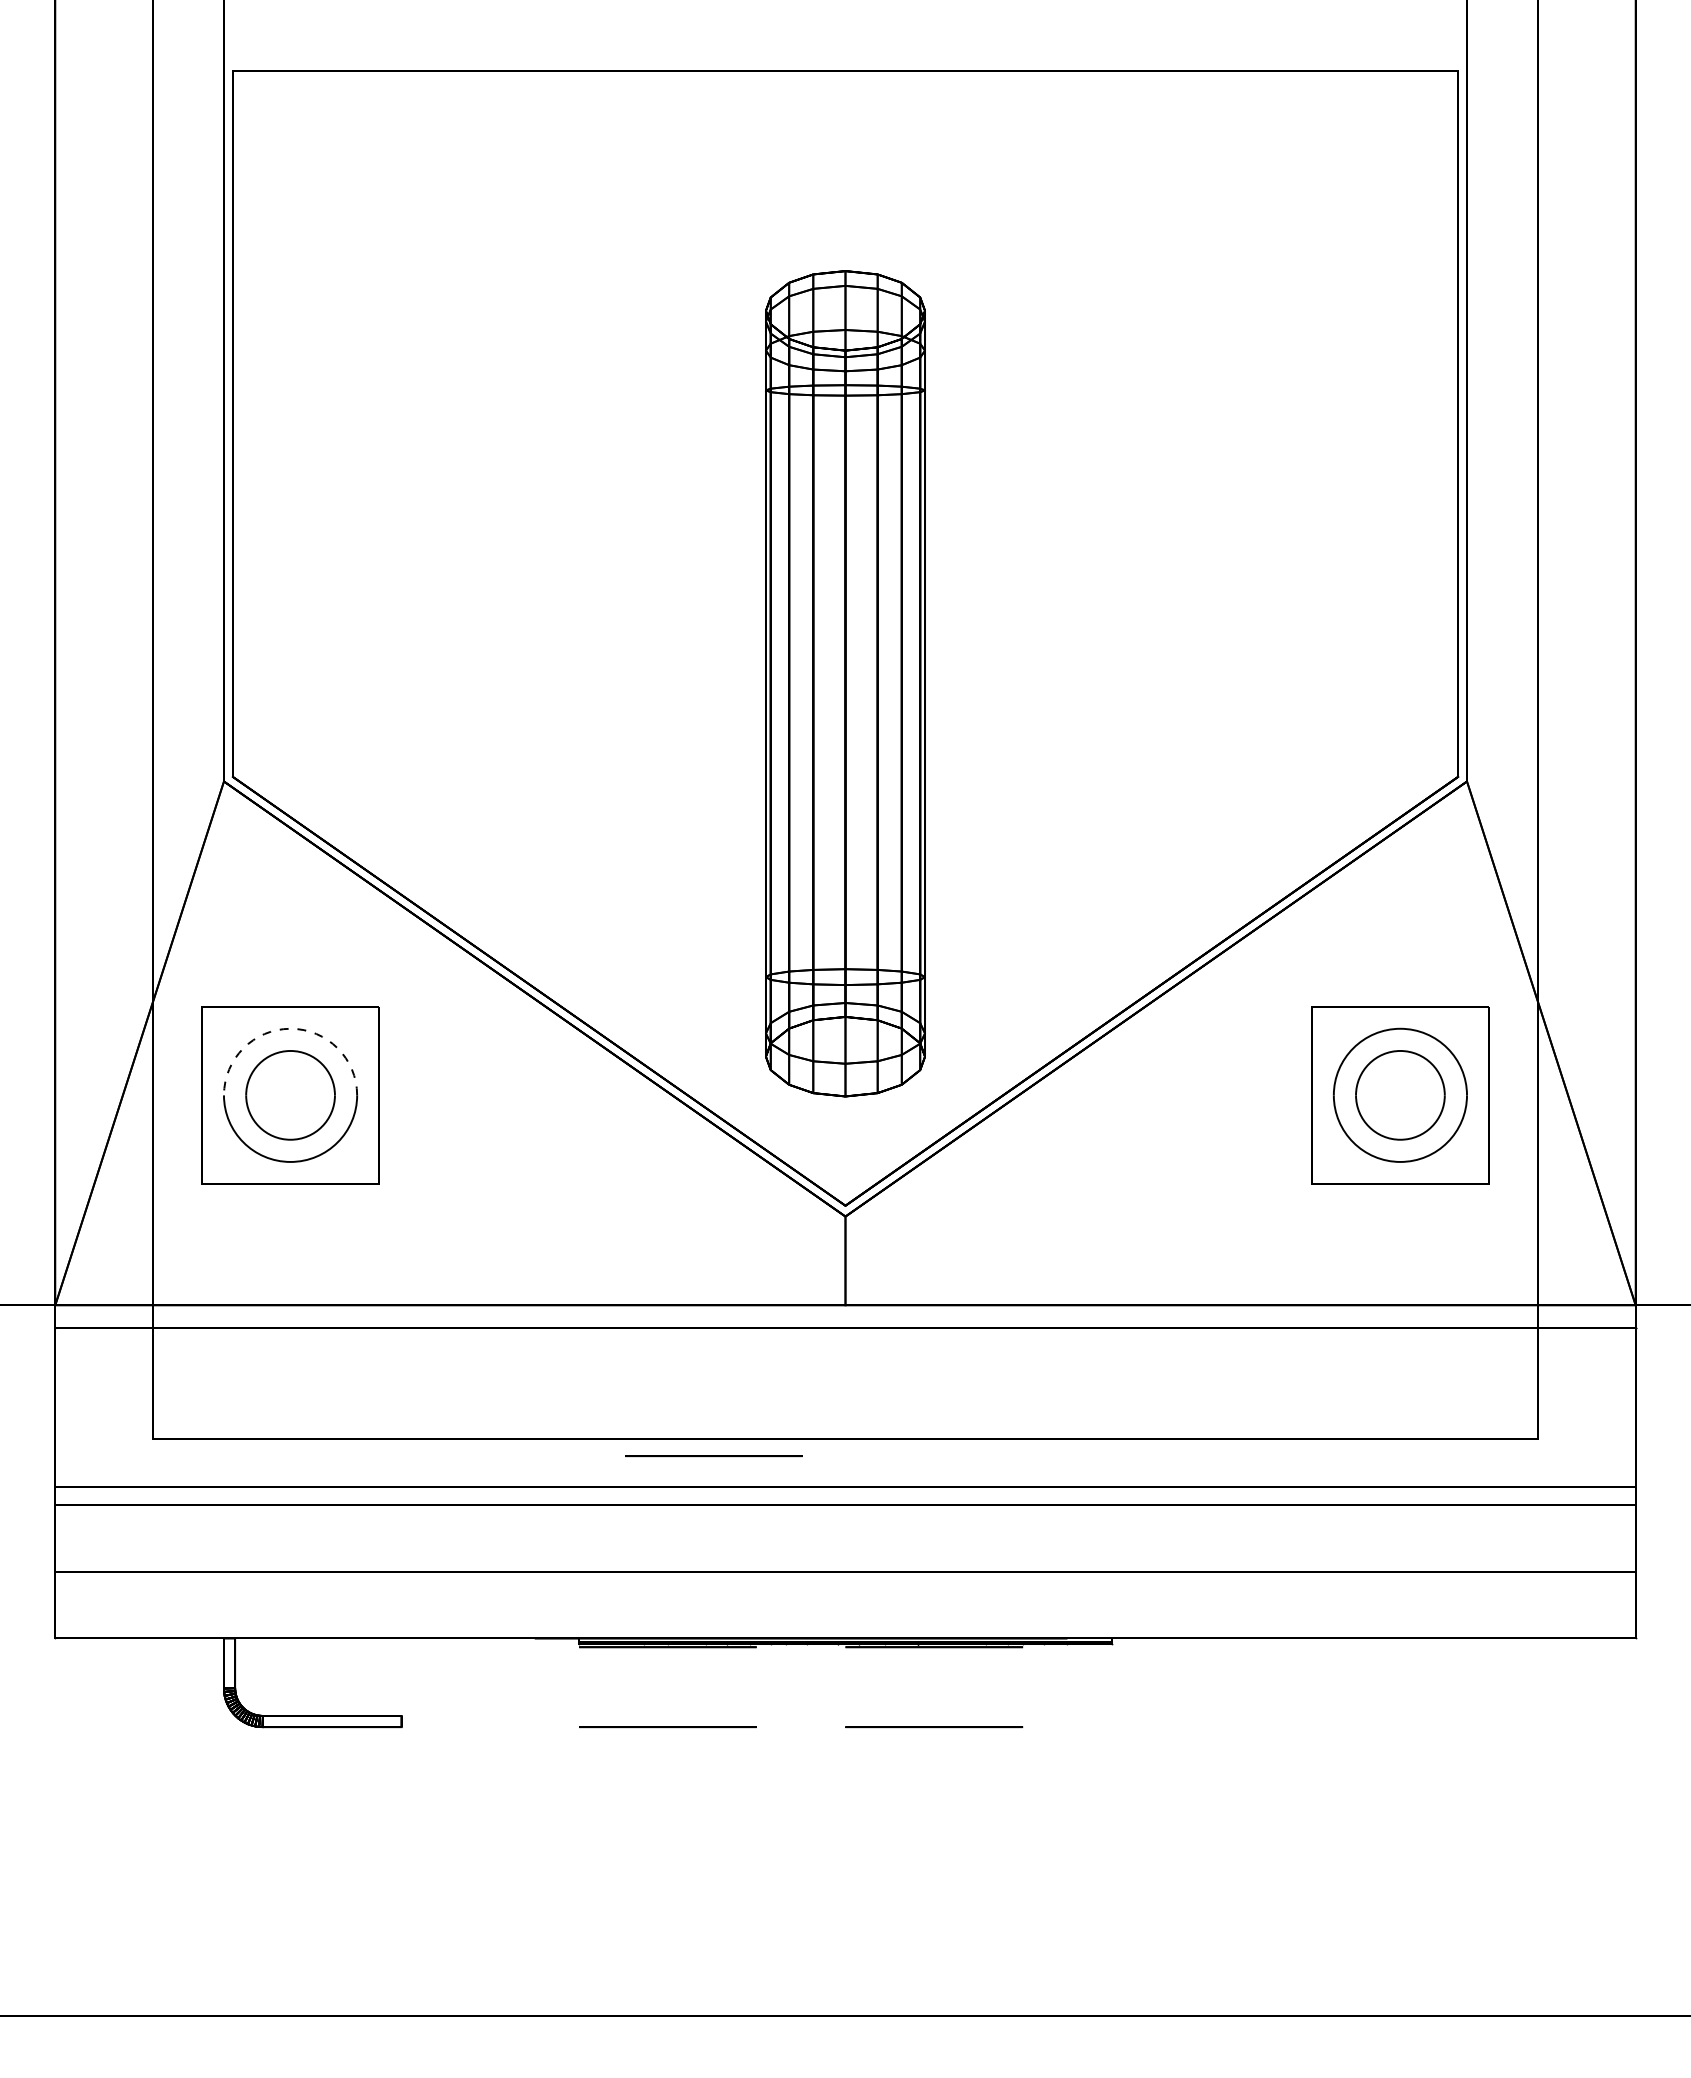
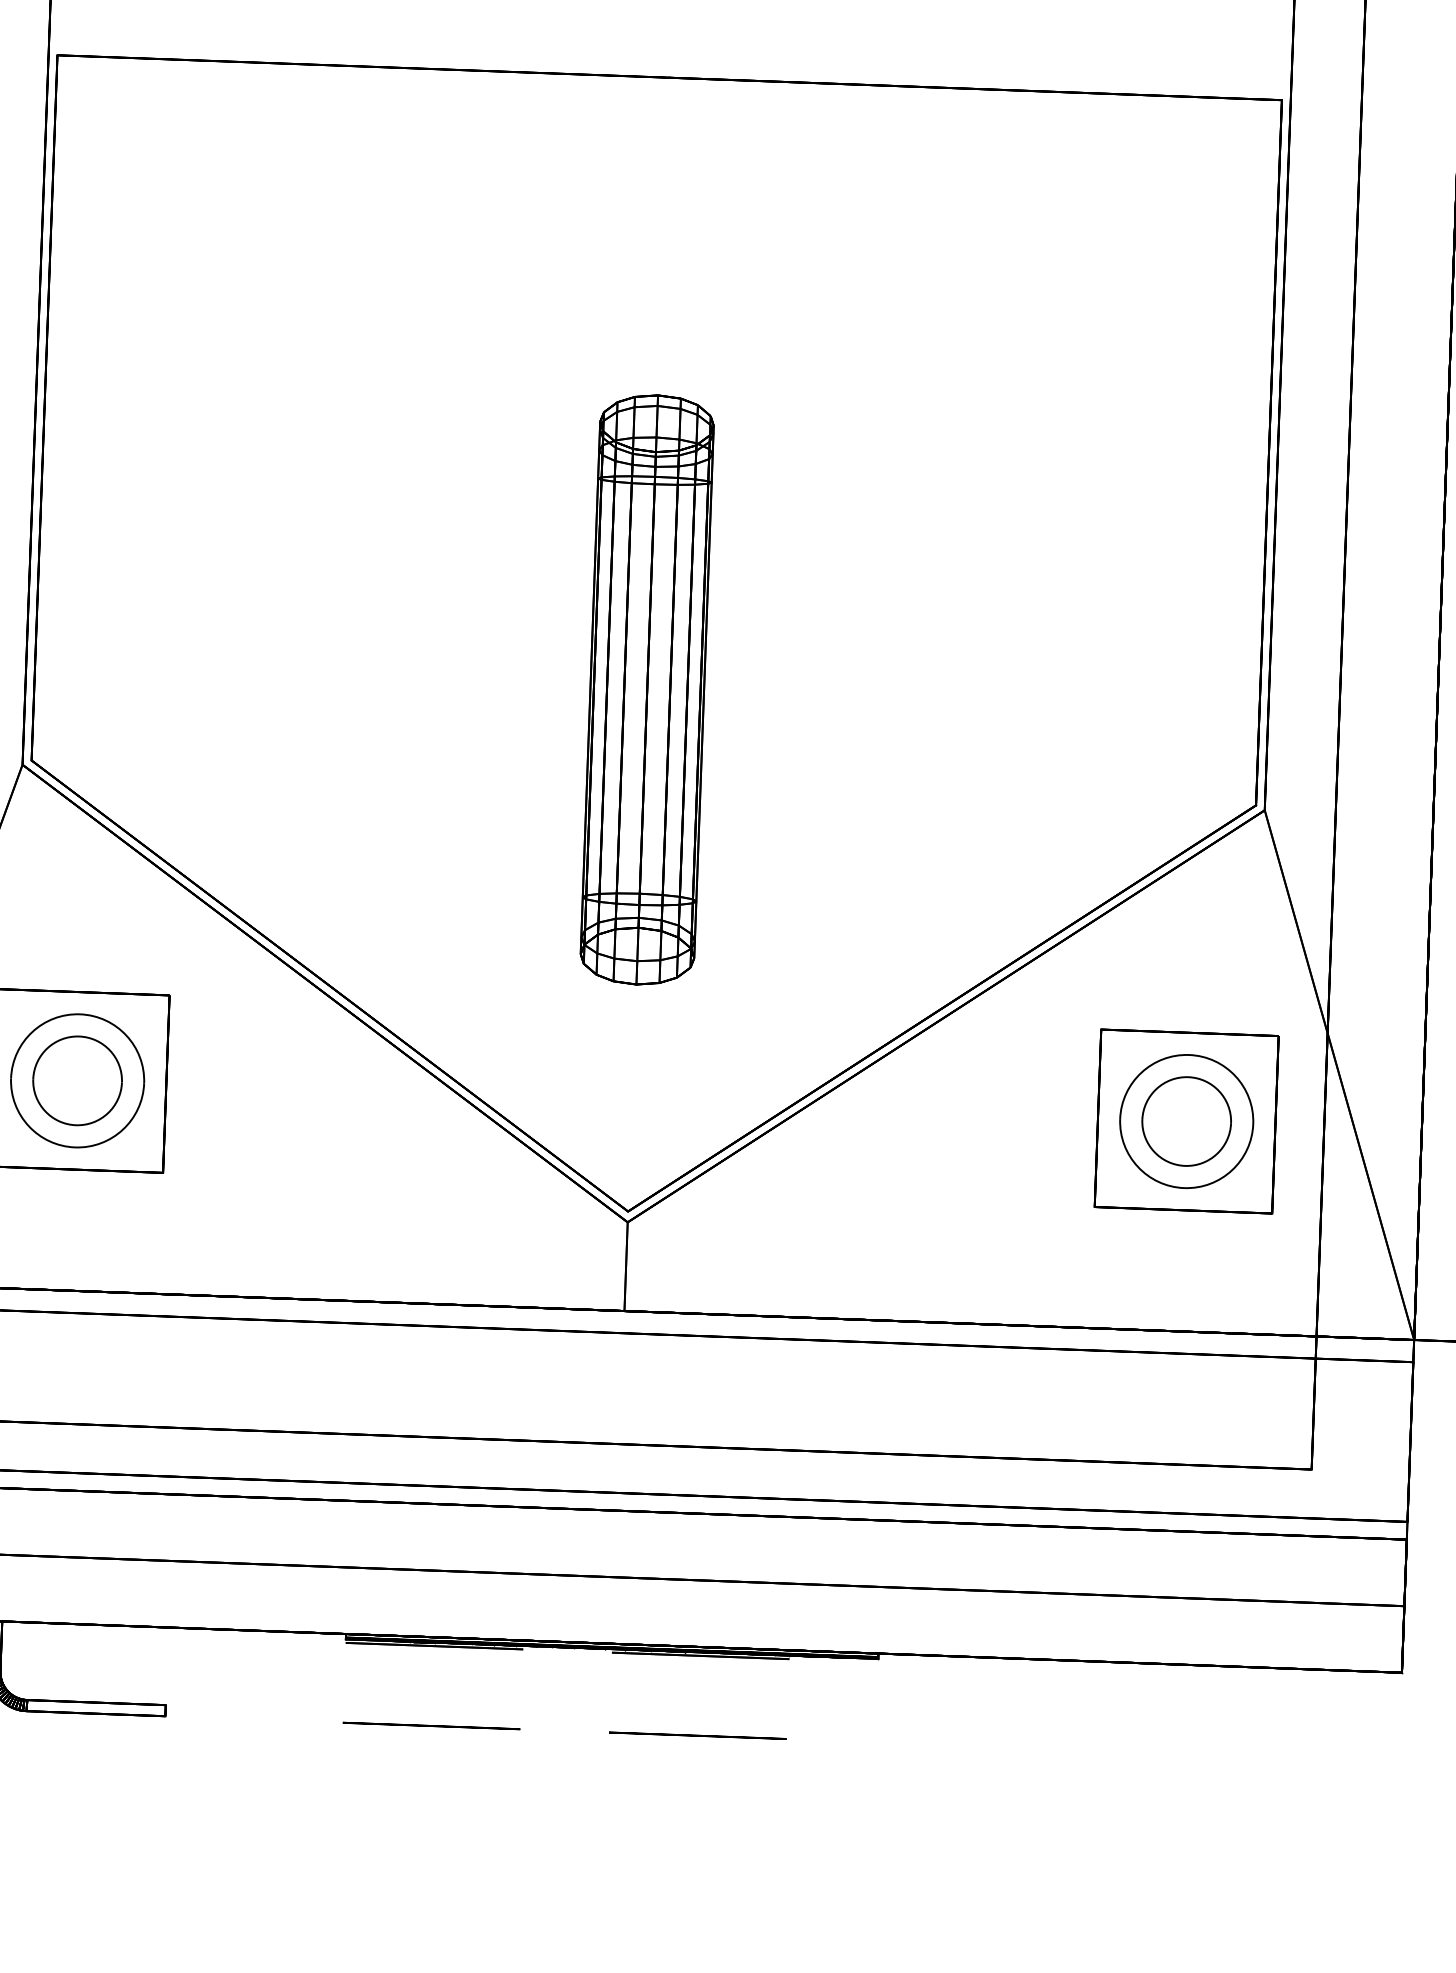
part: (845, 683) -> (647, 689), size x0.71
arc: (290, 1028) -> (79, 1014), dashed -> solid
circle: (713, 1455) -> (487, 1456), removed

